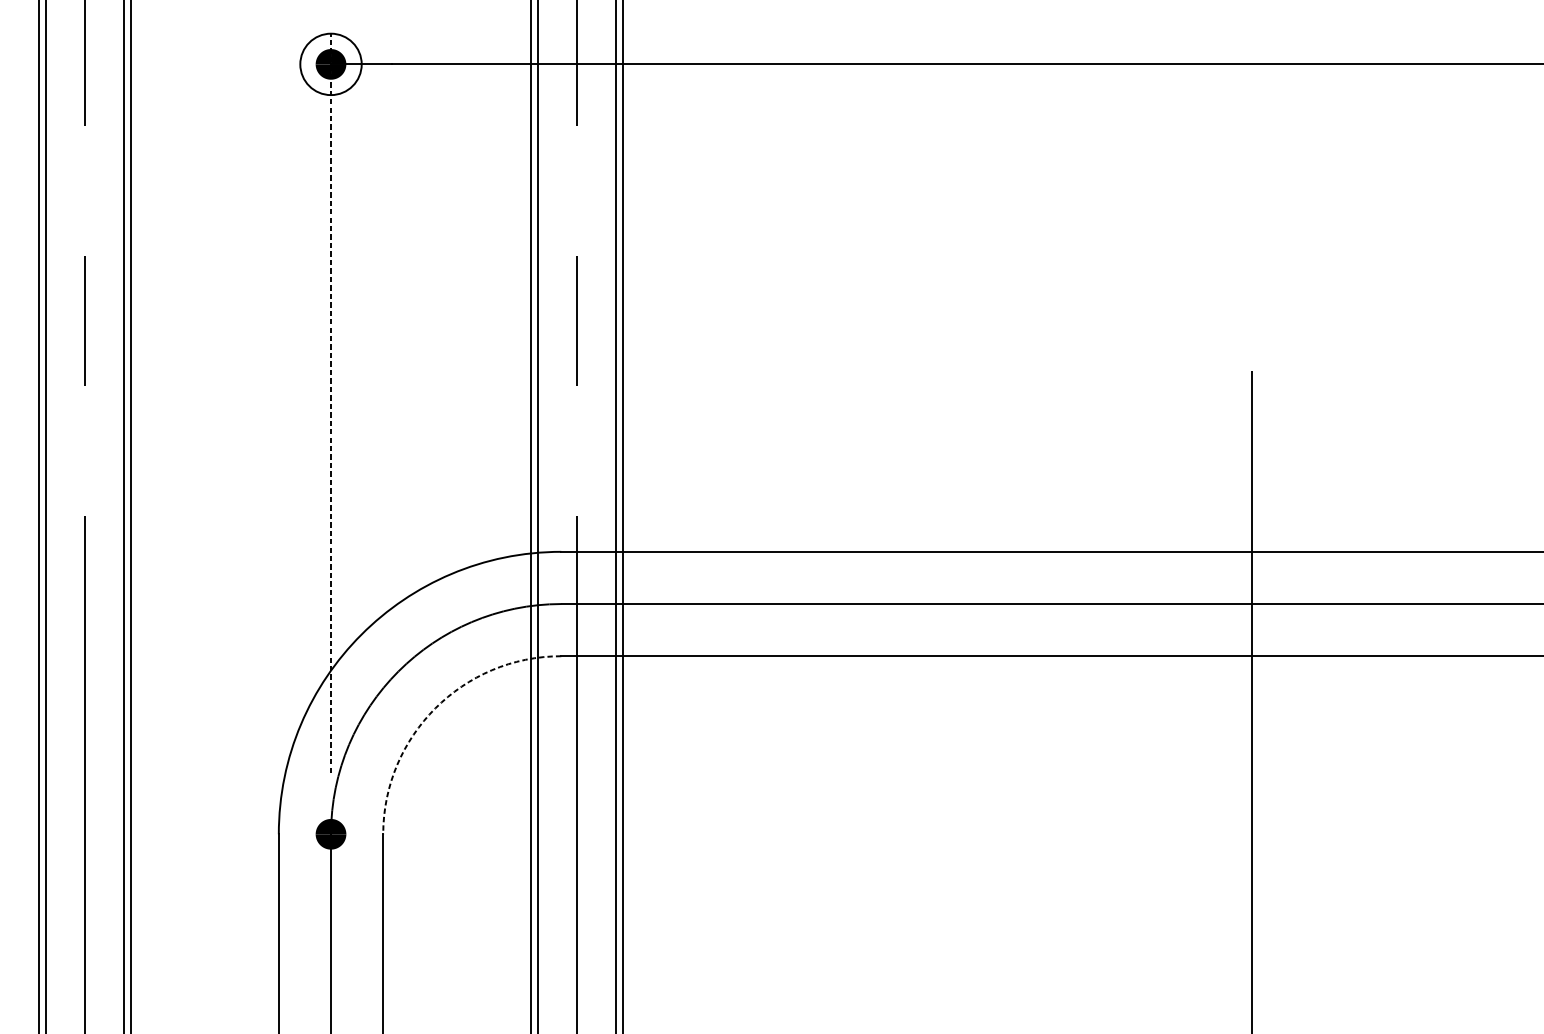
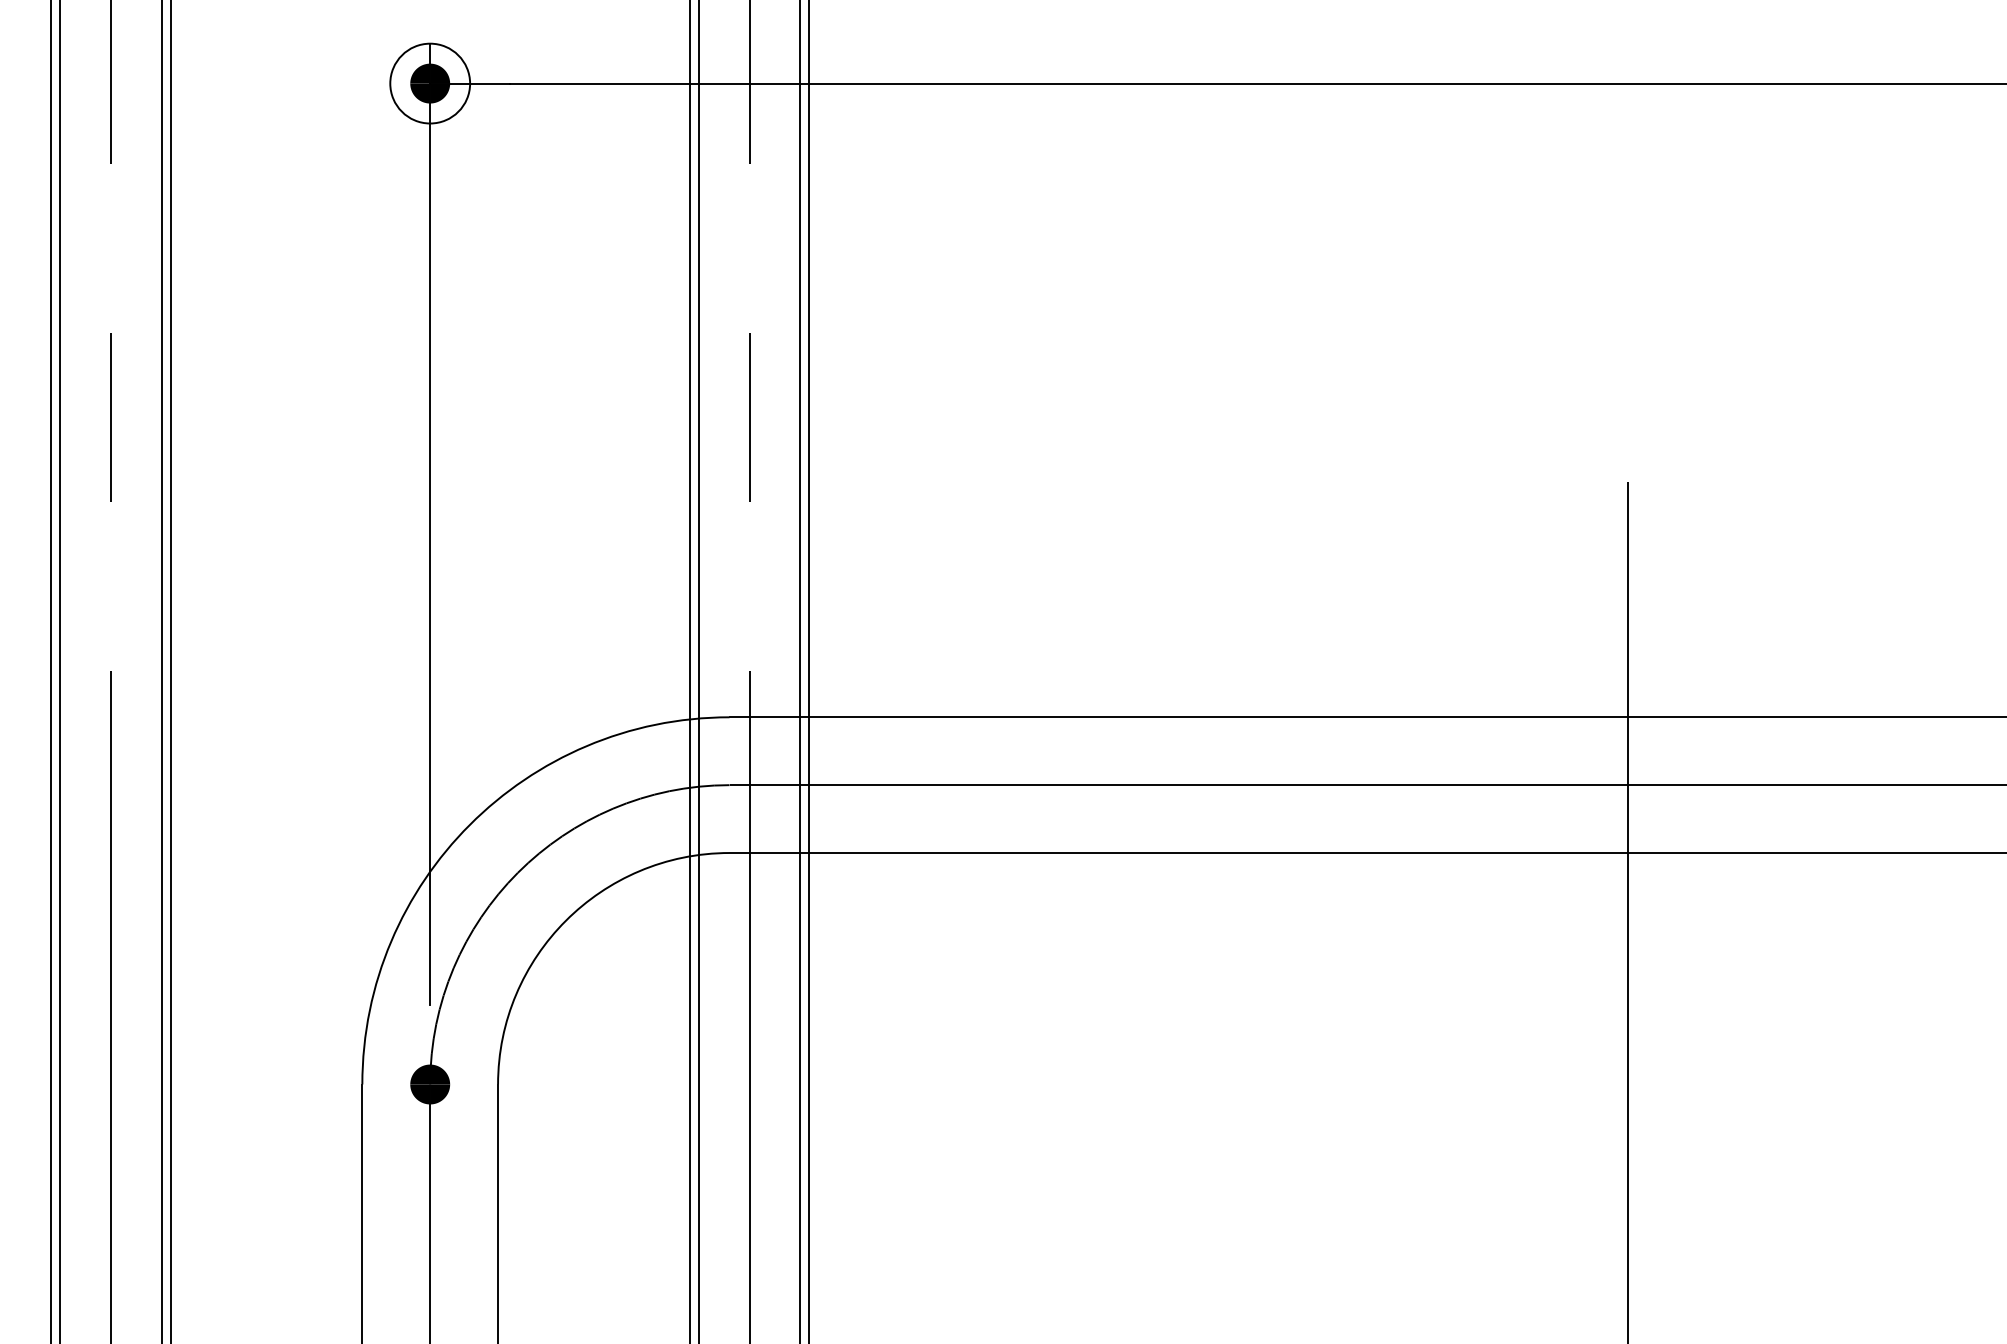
line: (331, 402) -> (430, 523), dashed -> solid
arc: (435, 708) -> (565, 920), dashed -> solid

